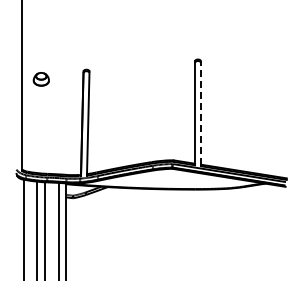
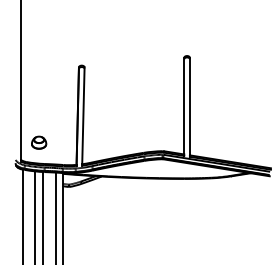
part: (40, 79) -> (38, 142), moved
line: (201, 113) -> (190, 106), dashed -> solid

